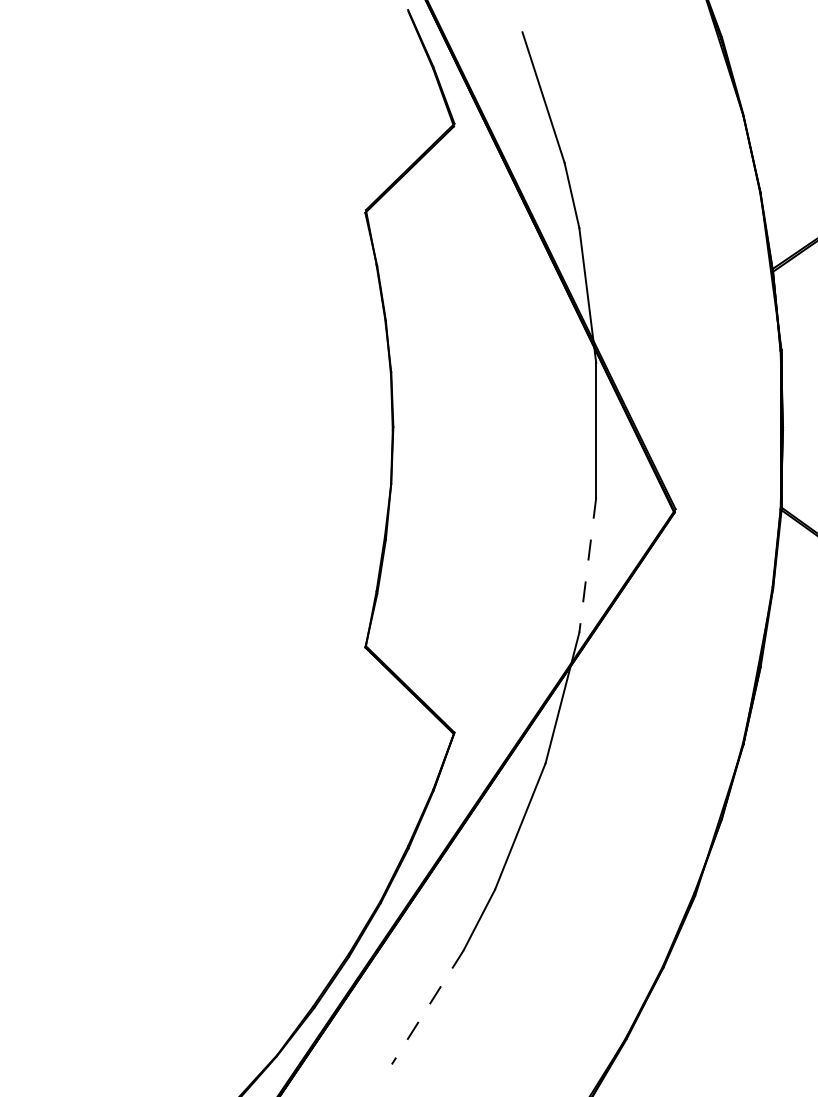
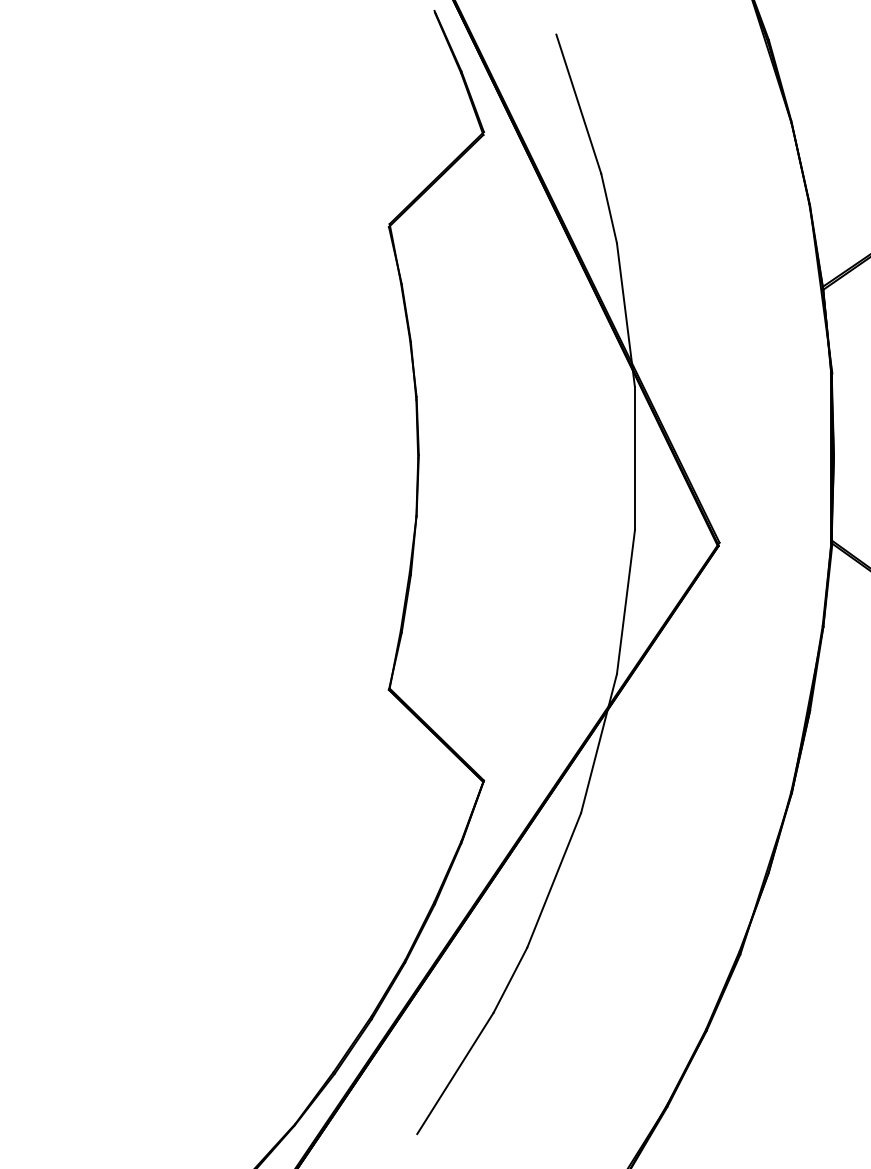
line: (587, 565) -> (625, 602), dashed -> solid
line: (427, 1007) -> (455, 1073), dashed -> solid

